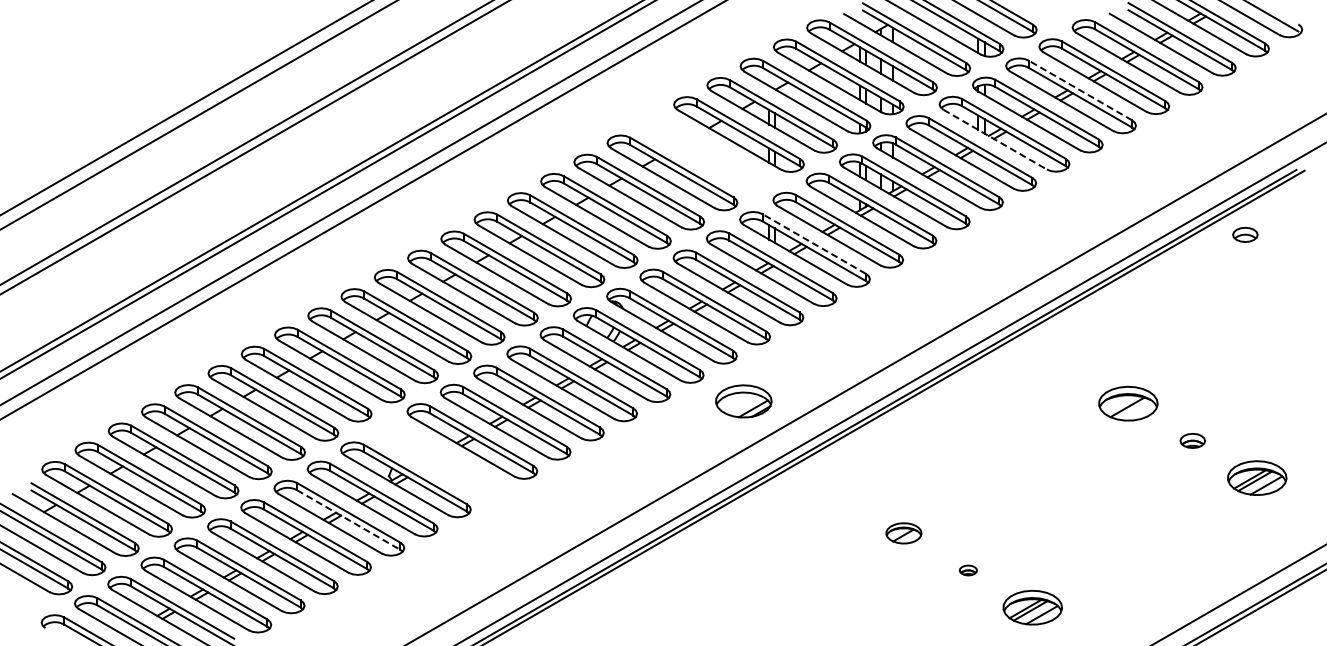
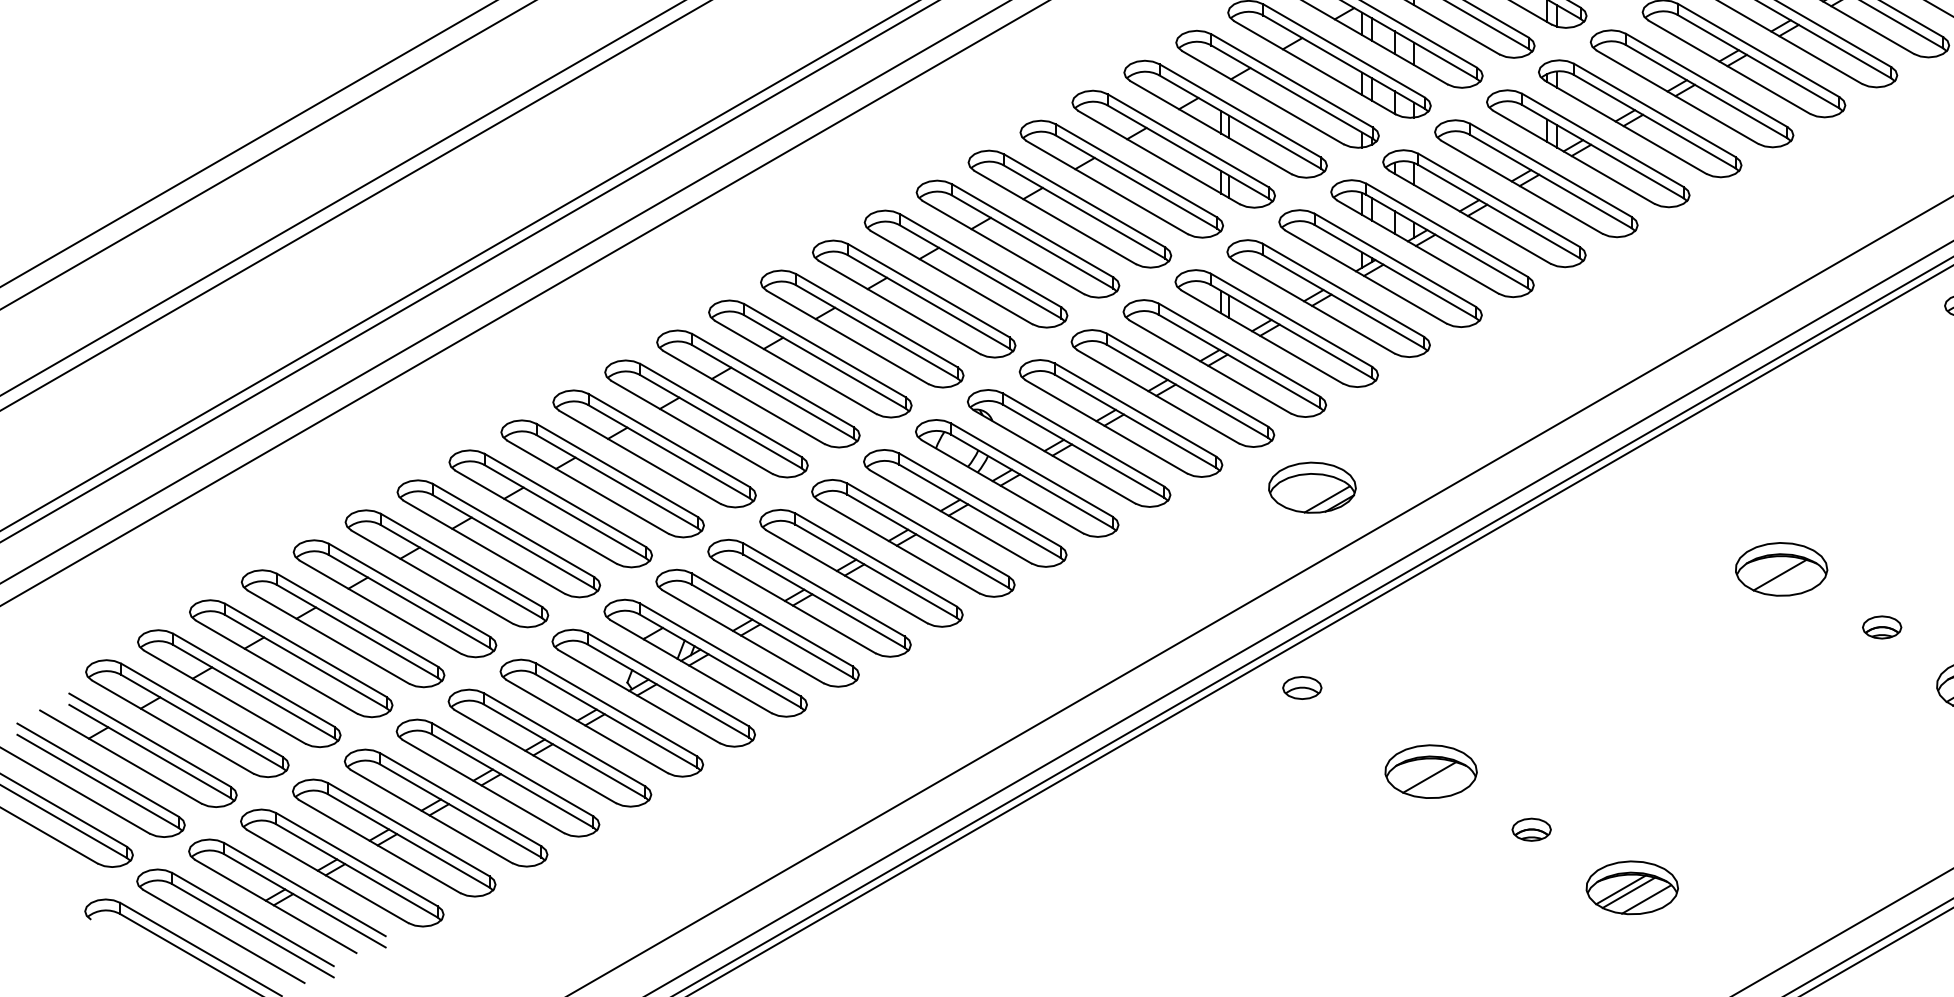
line: (1080, 90) -> (1706, 80), dashed -> solid
line: (995, 139) -> (1574, 156), dashed -> solid
part: (705, 153) -> (1121, 178), added
line: (814, 244) -> (1291, 320), dashed -> solid
part: (743, 401) -> (1311, 487), moved
part: (438, 460) -> (704, 658), added
part: (821, 479) -> (1302, 687), added
line: (348, 520) -> (564, 751), dashed -> solid
part: (903, 533) -> (1430, 771), size x1.67
part: (968, 570) -> (1532, 829), size x1.43

